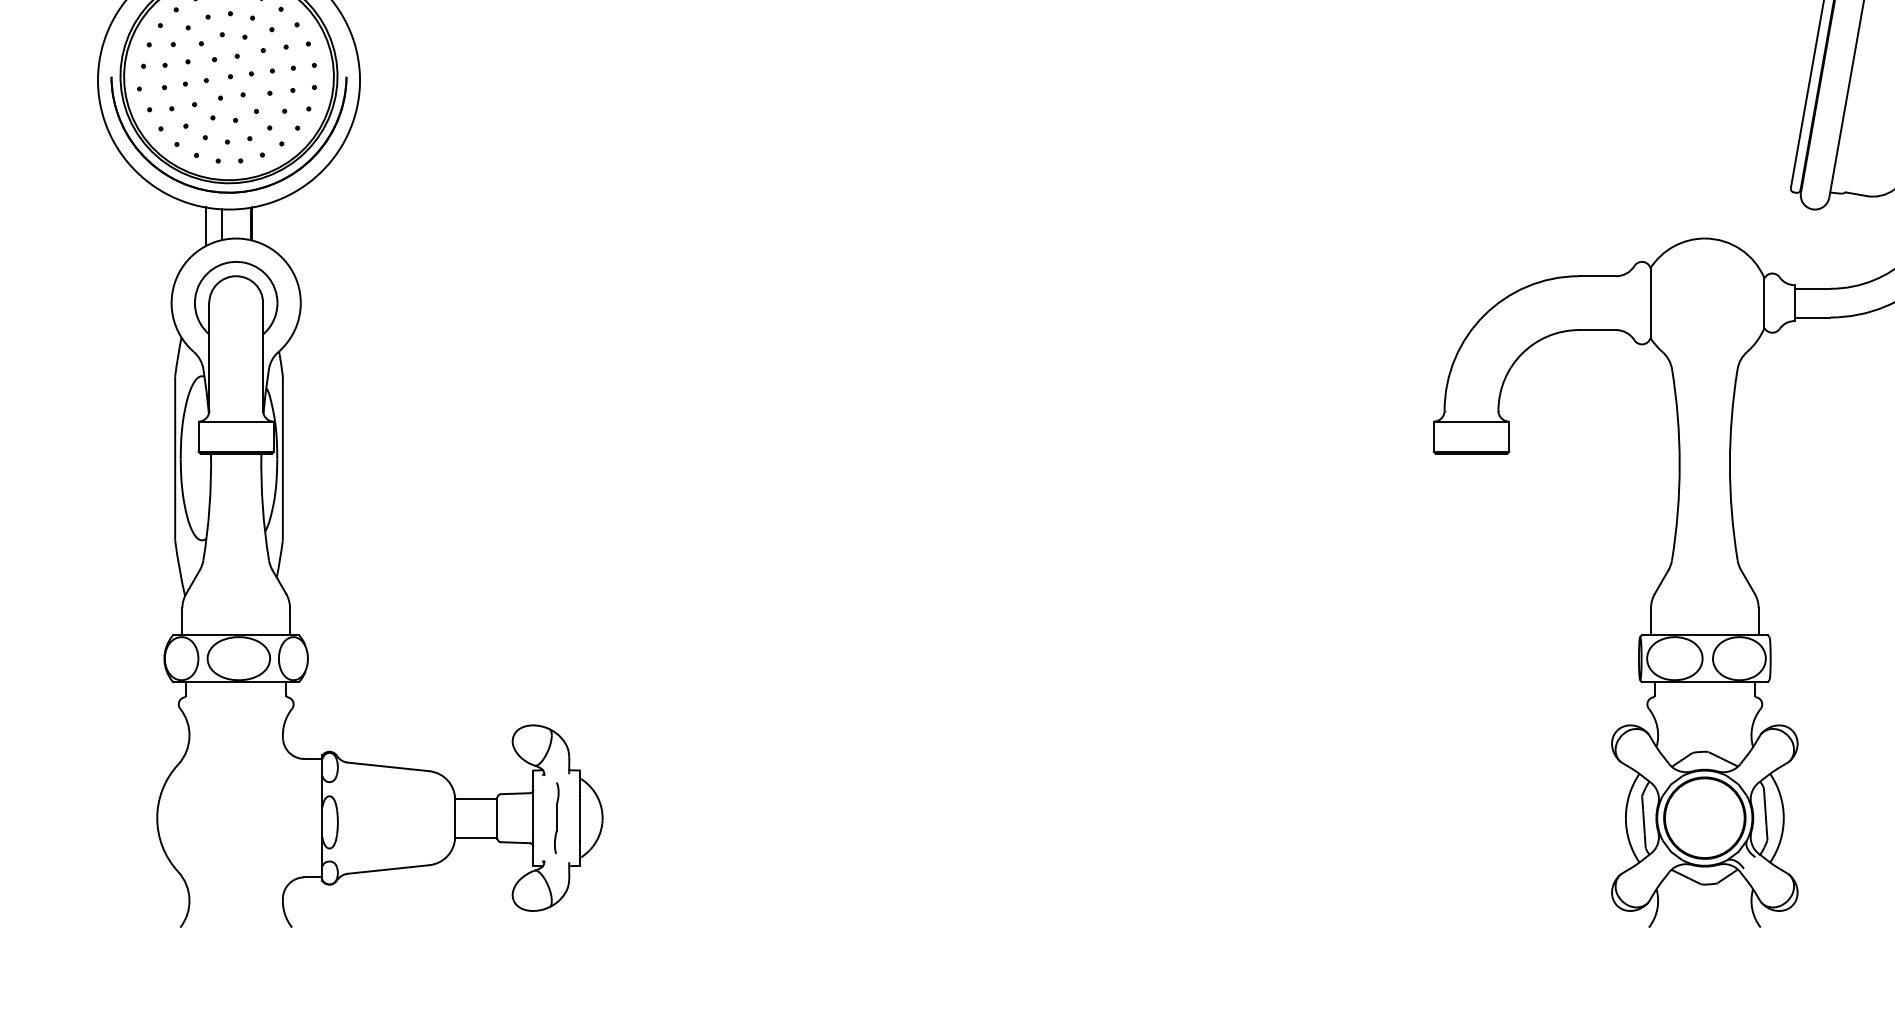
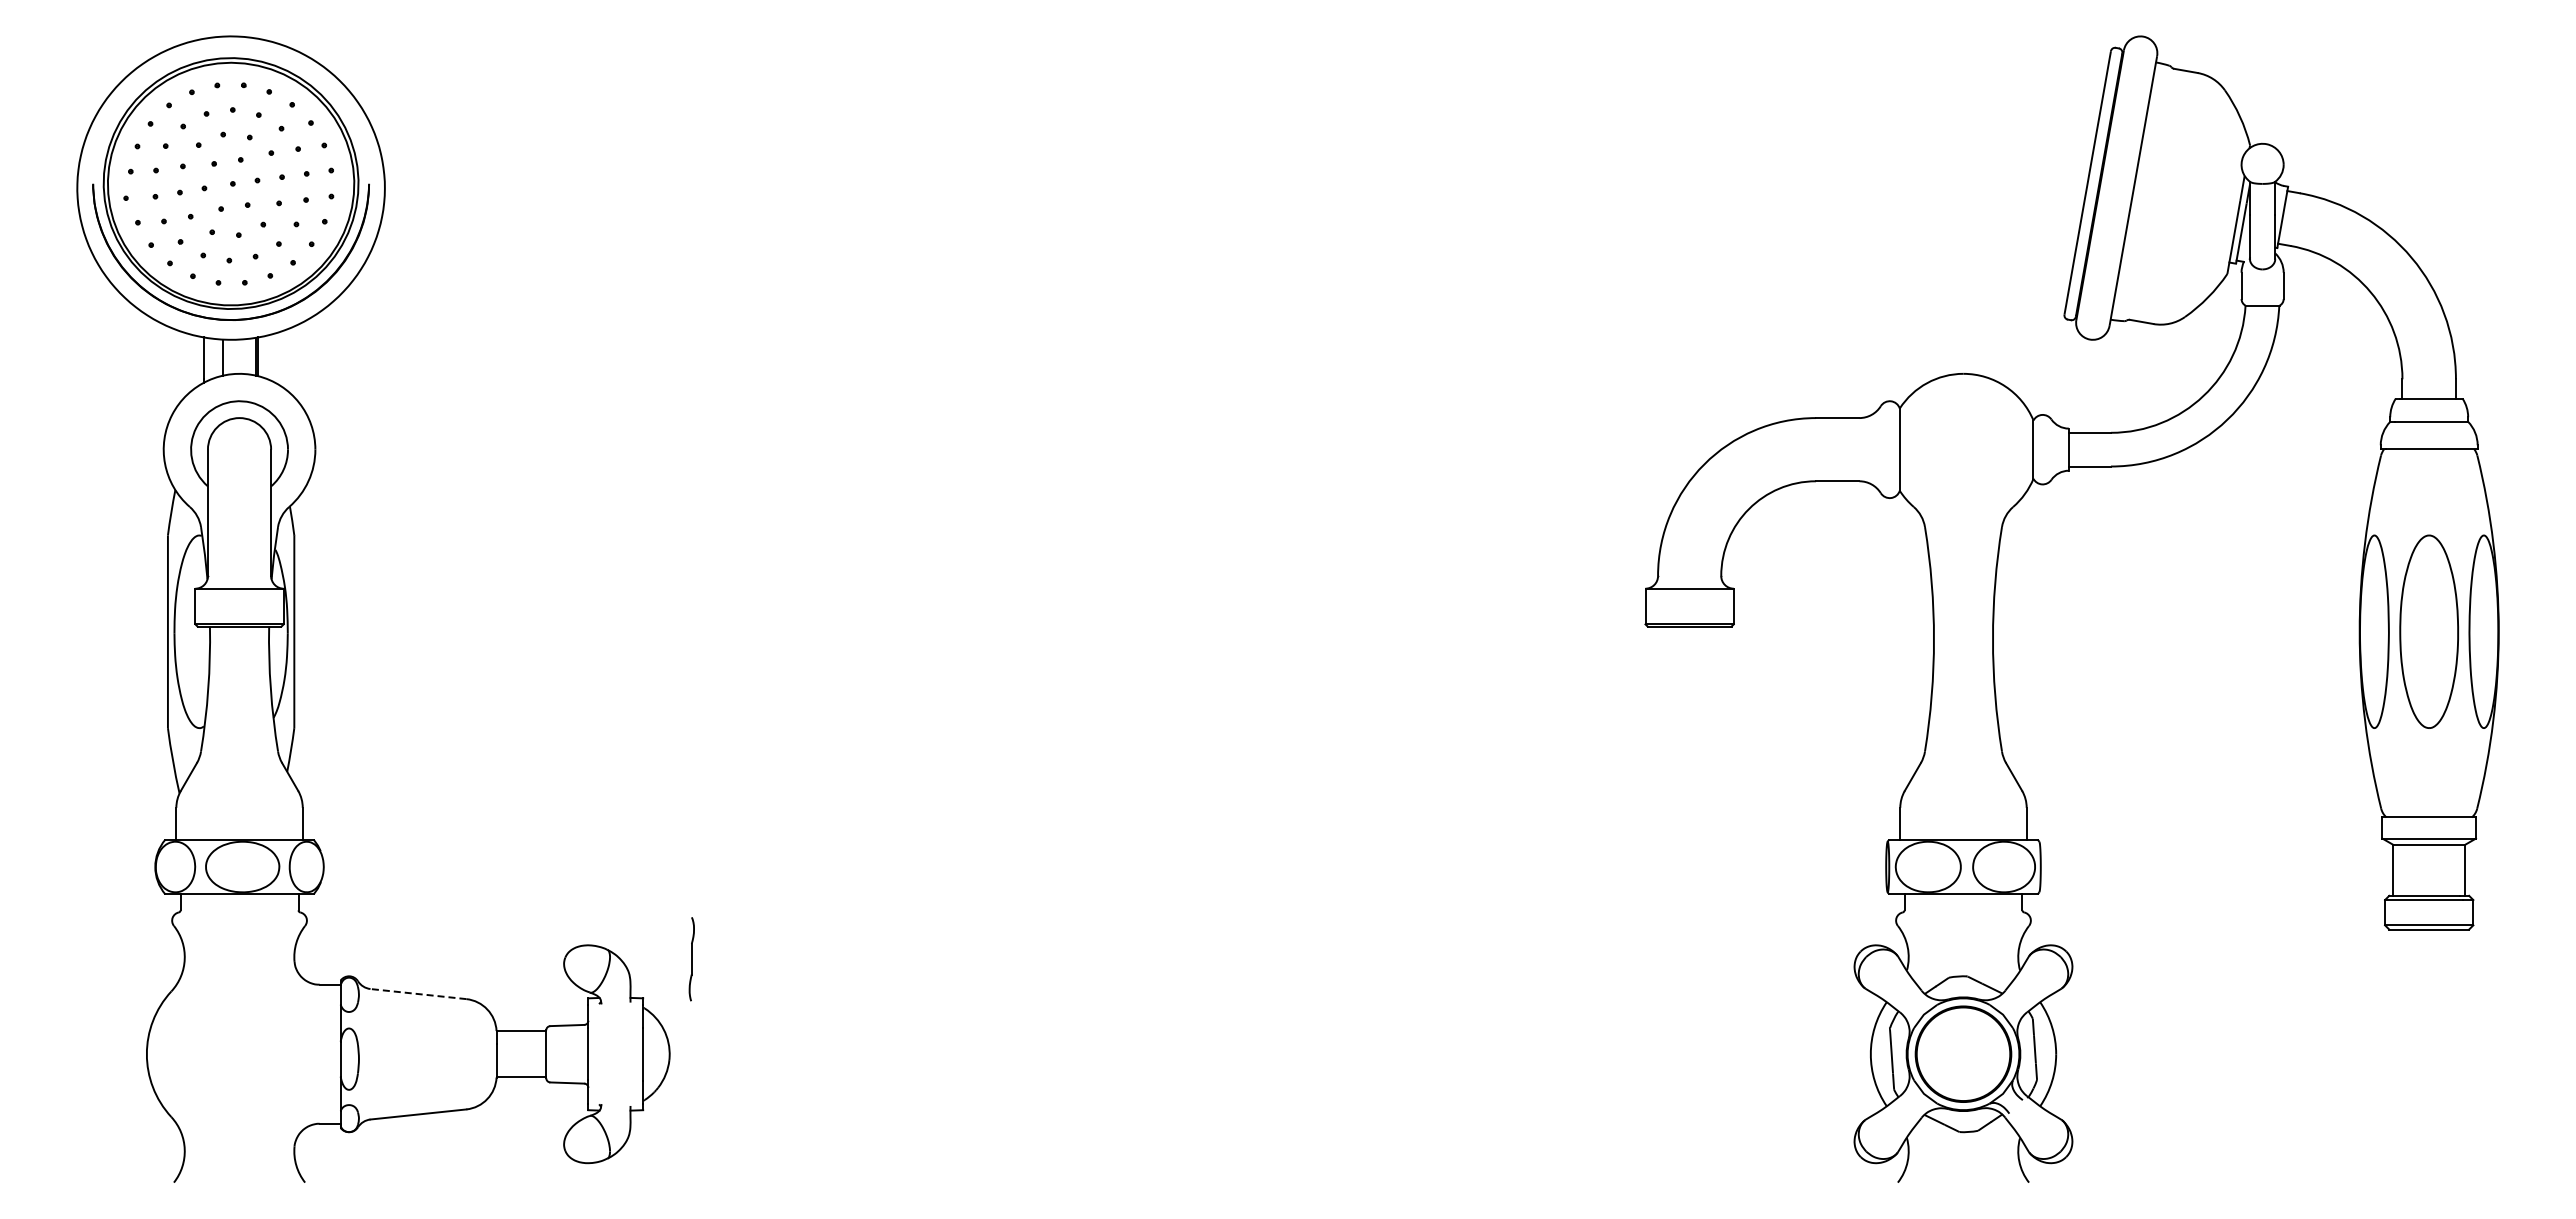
line: (387, 767) -> (417, 994), solid -> dashed
part: (556, 818) -> (691, 959), moved

